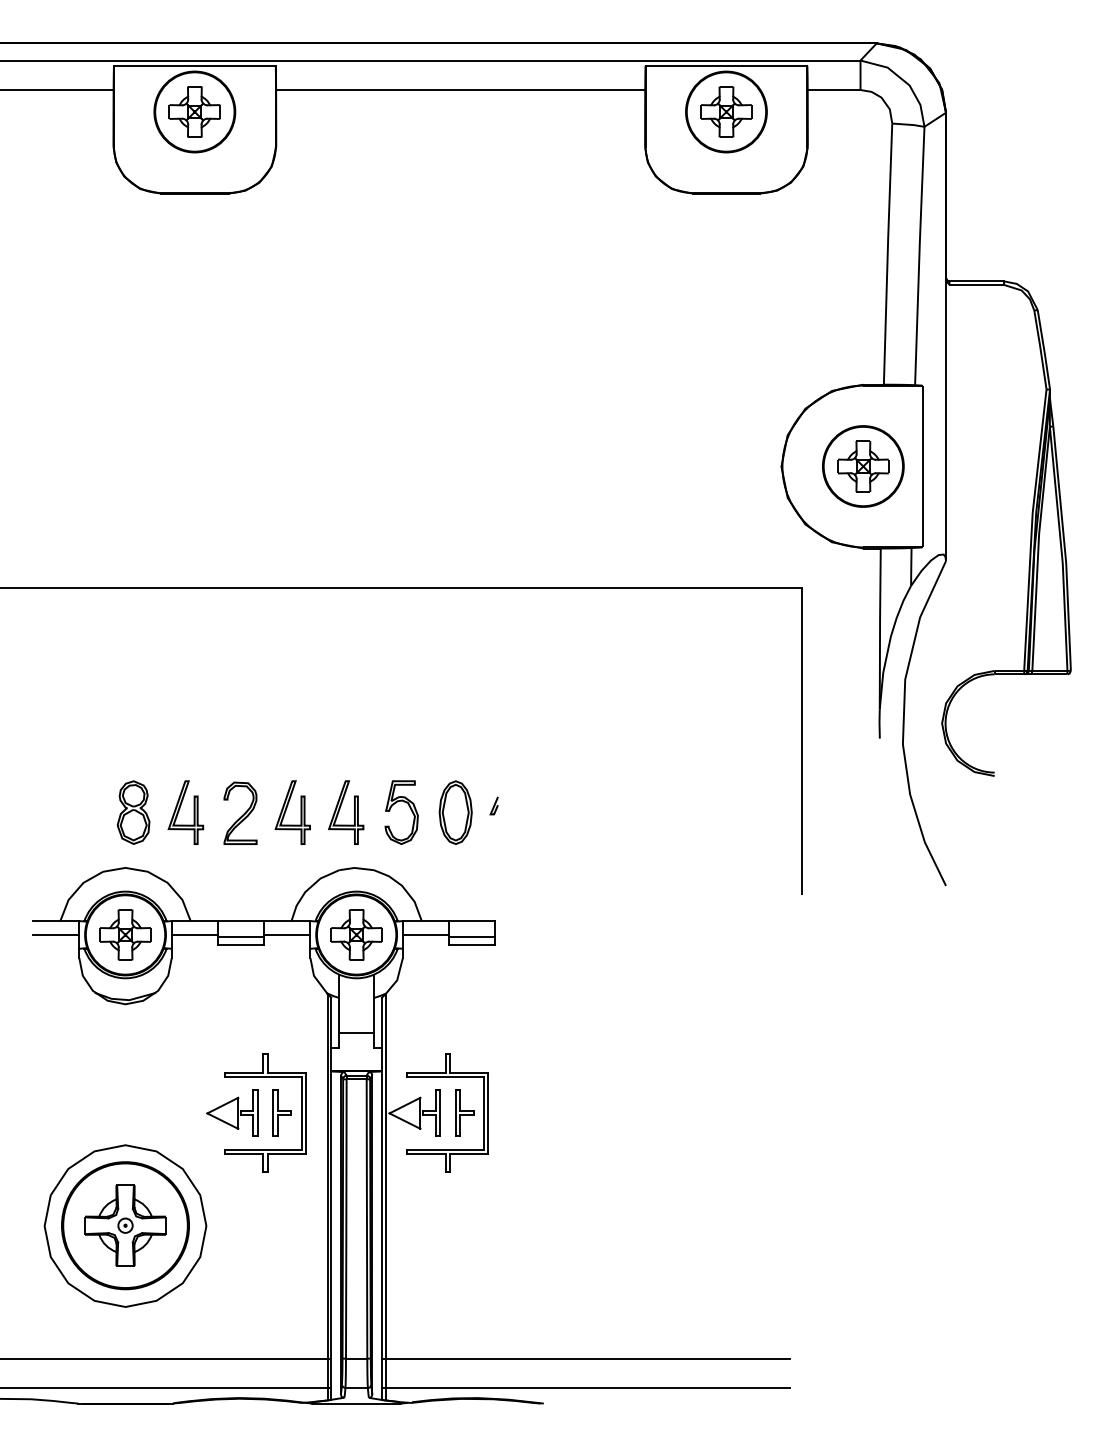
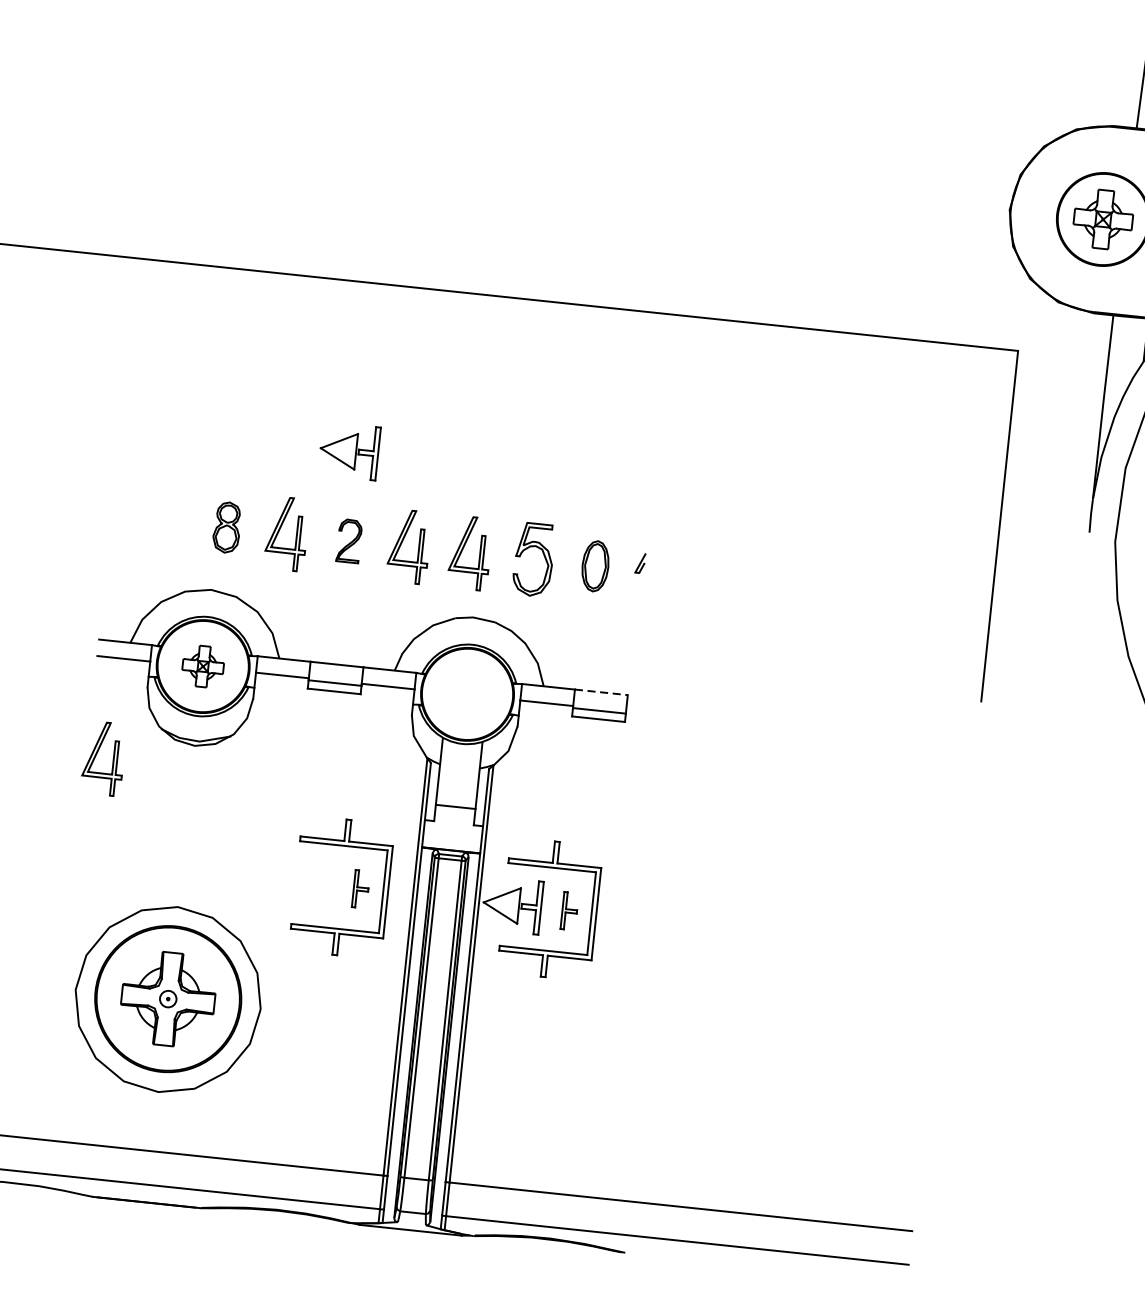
part: (133, 812) -> (227, 527), size x0.7
part: (240, 812) -> (349, 540), size x0.6
part: (455, 812) -> (595, 566), size x0.7
line: (472, 921) -> (601, 692), solid -> dashed
part: (125, 934) -> (203, 666), size x0.7
part: (356, 934) -> (467, 693), removed
part: (41, 1022) -> (96, 756), added
part: (232, 1112) -> (349, 450), moved
part: (281, 1112) -> (360, 888), size x0.7
part: (464, 1112) -> (569, 910), size x0.7

